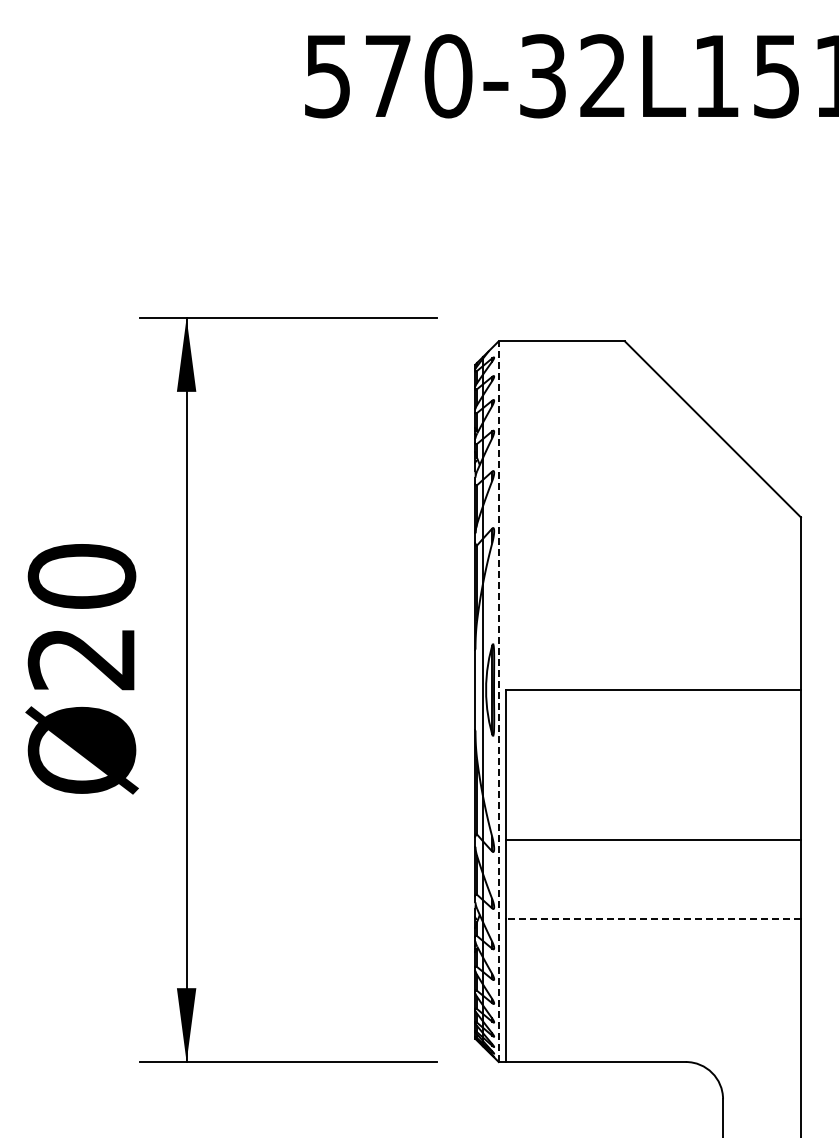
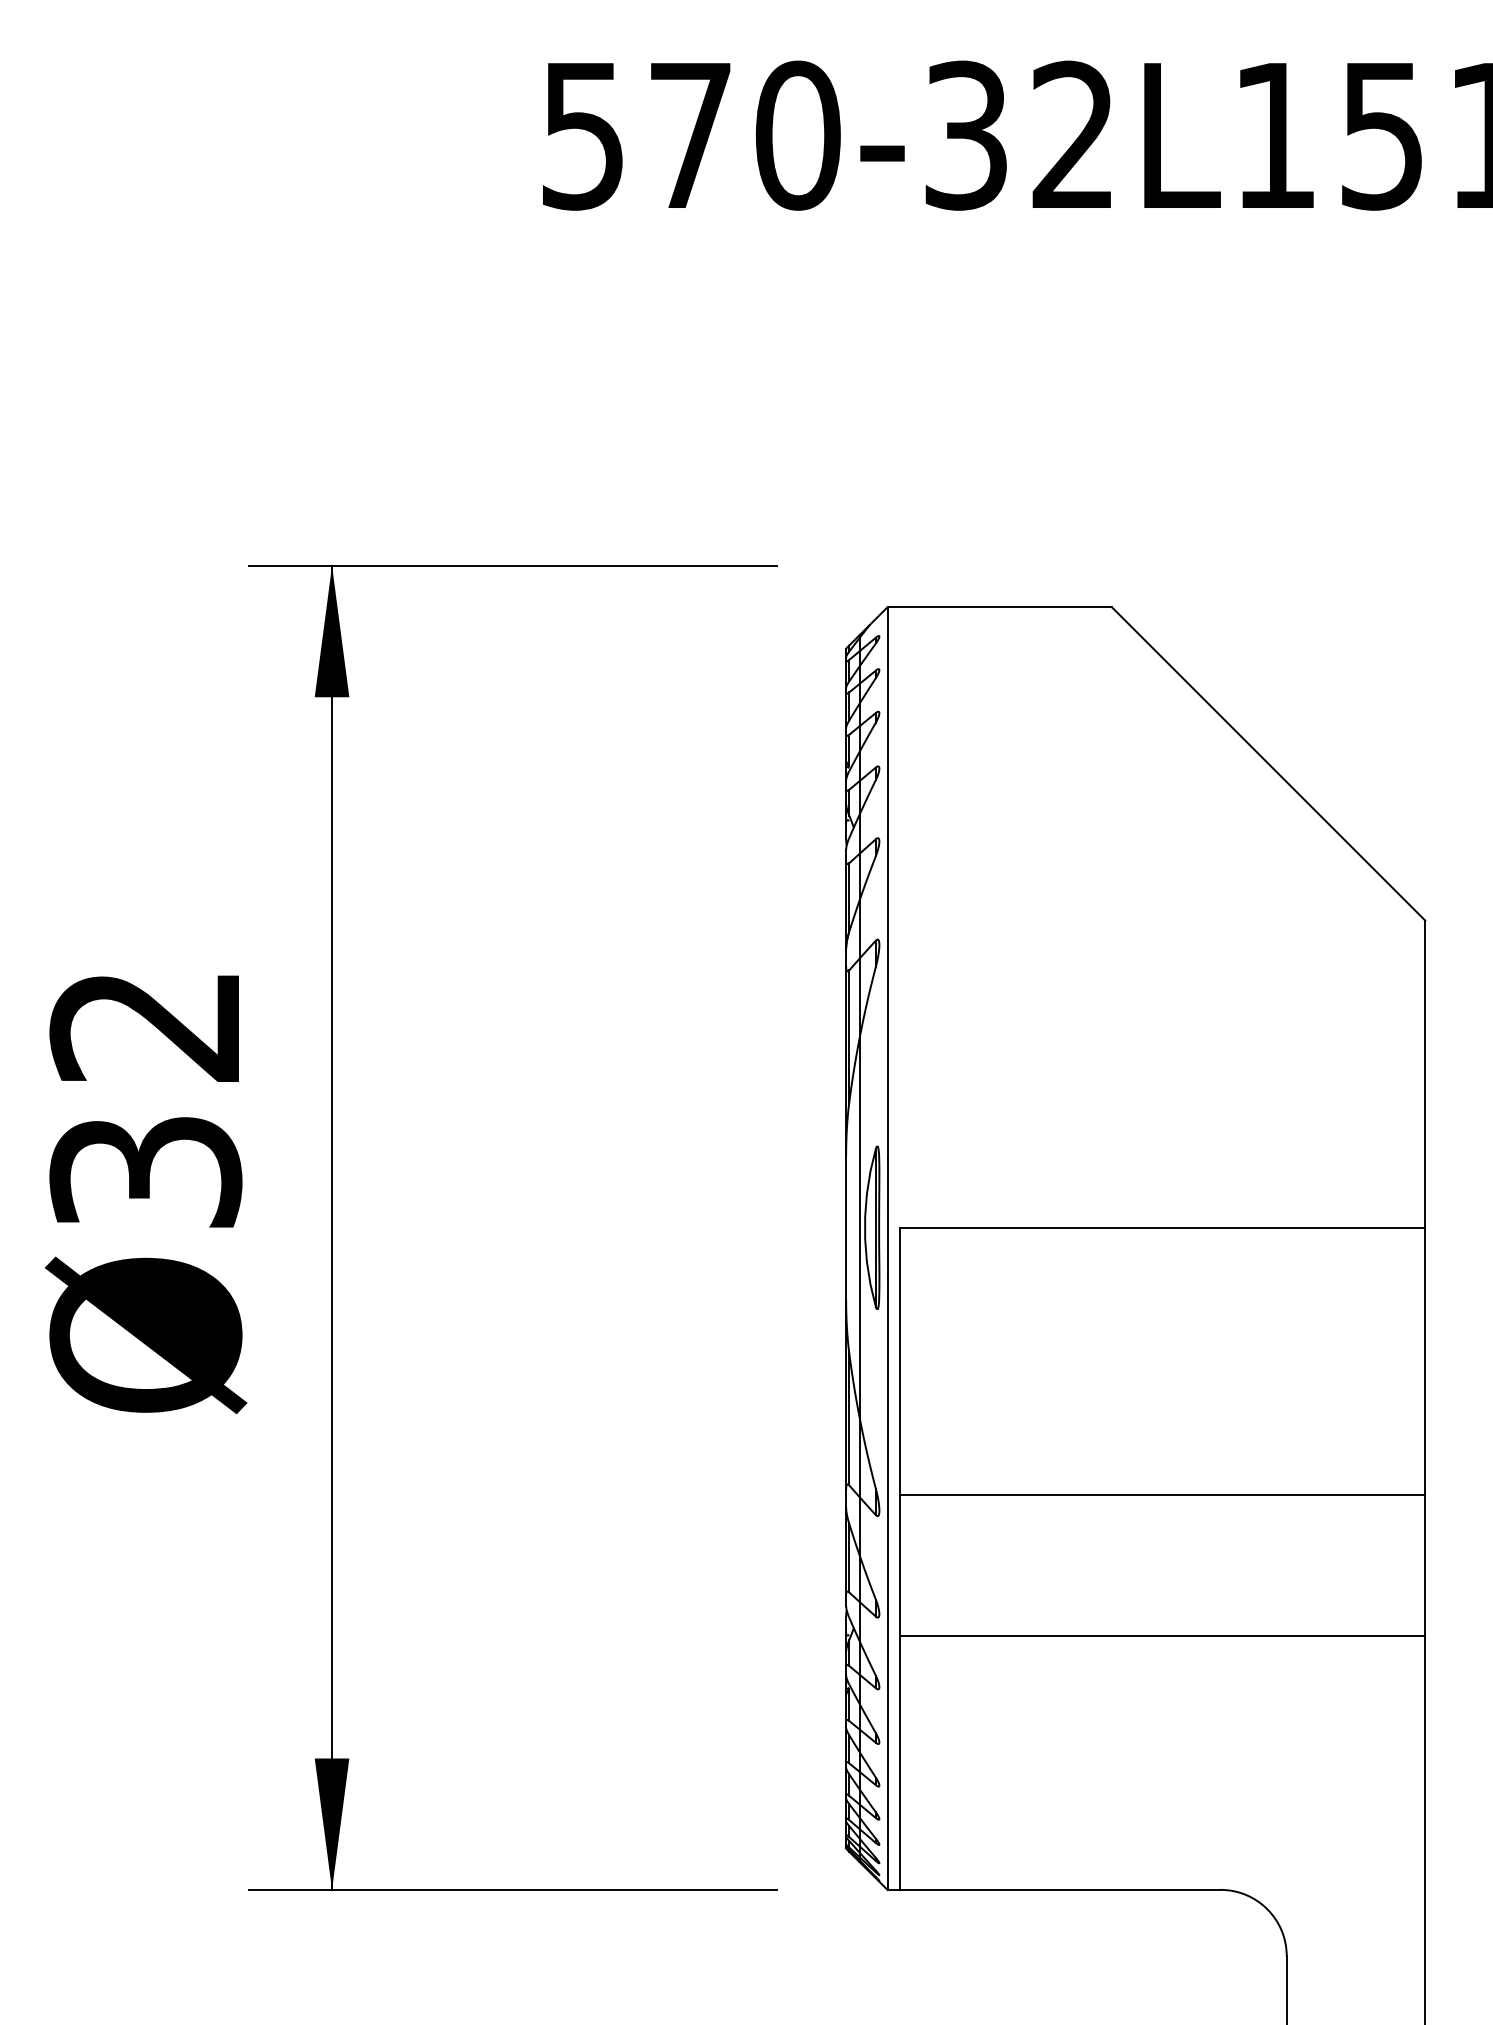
text: (81, 617) -> (144, 1098), Ø20 -> Ø32
line: (498, 701) -> (887, 1248), dashed -> solid
line: (653, 919) -> (1162, 1636), dashed -> solid

